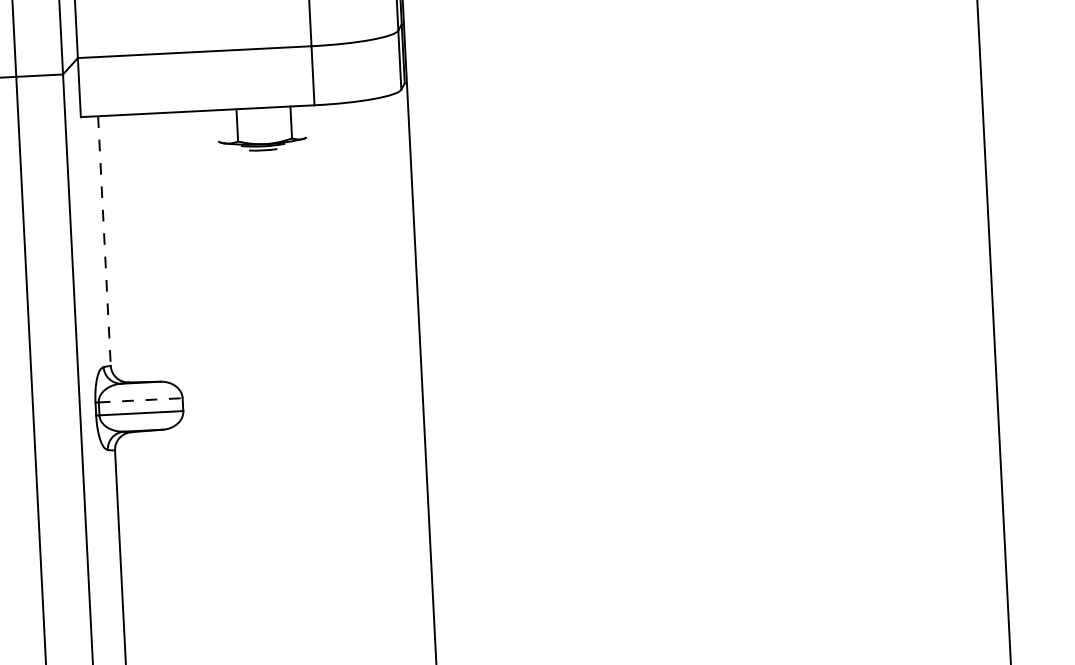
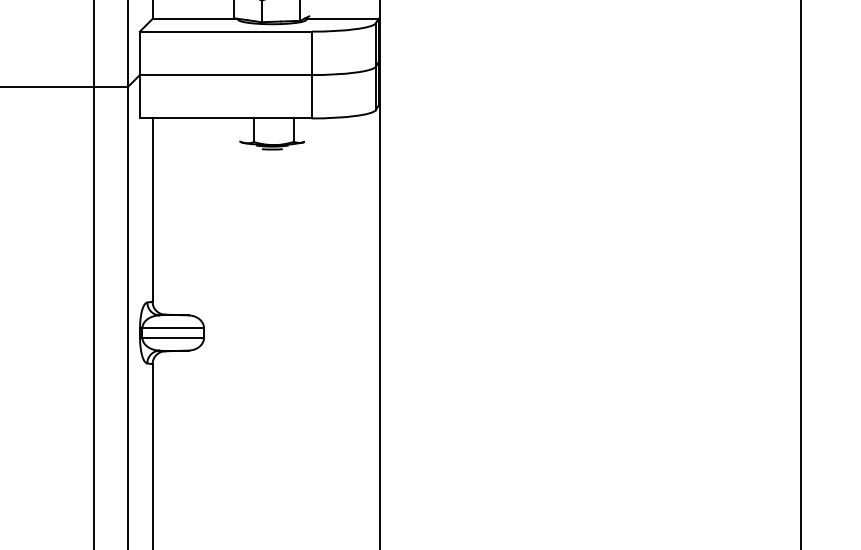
line: (104, 241) -> (152, 210), dashed -> solid
line: (141, 400) -> (173, 328), dashed -> solid

